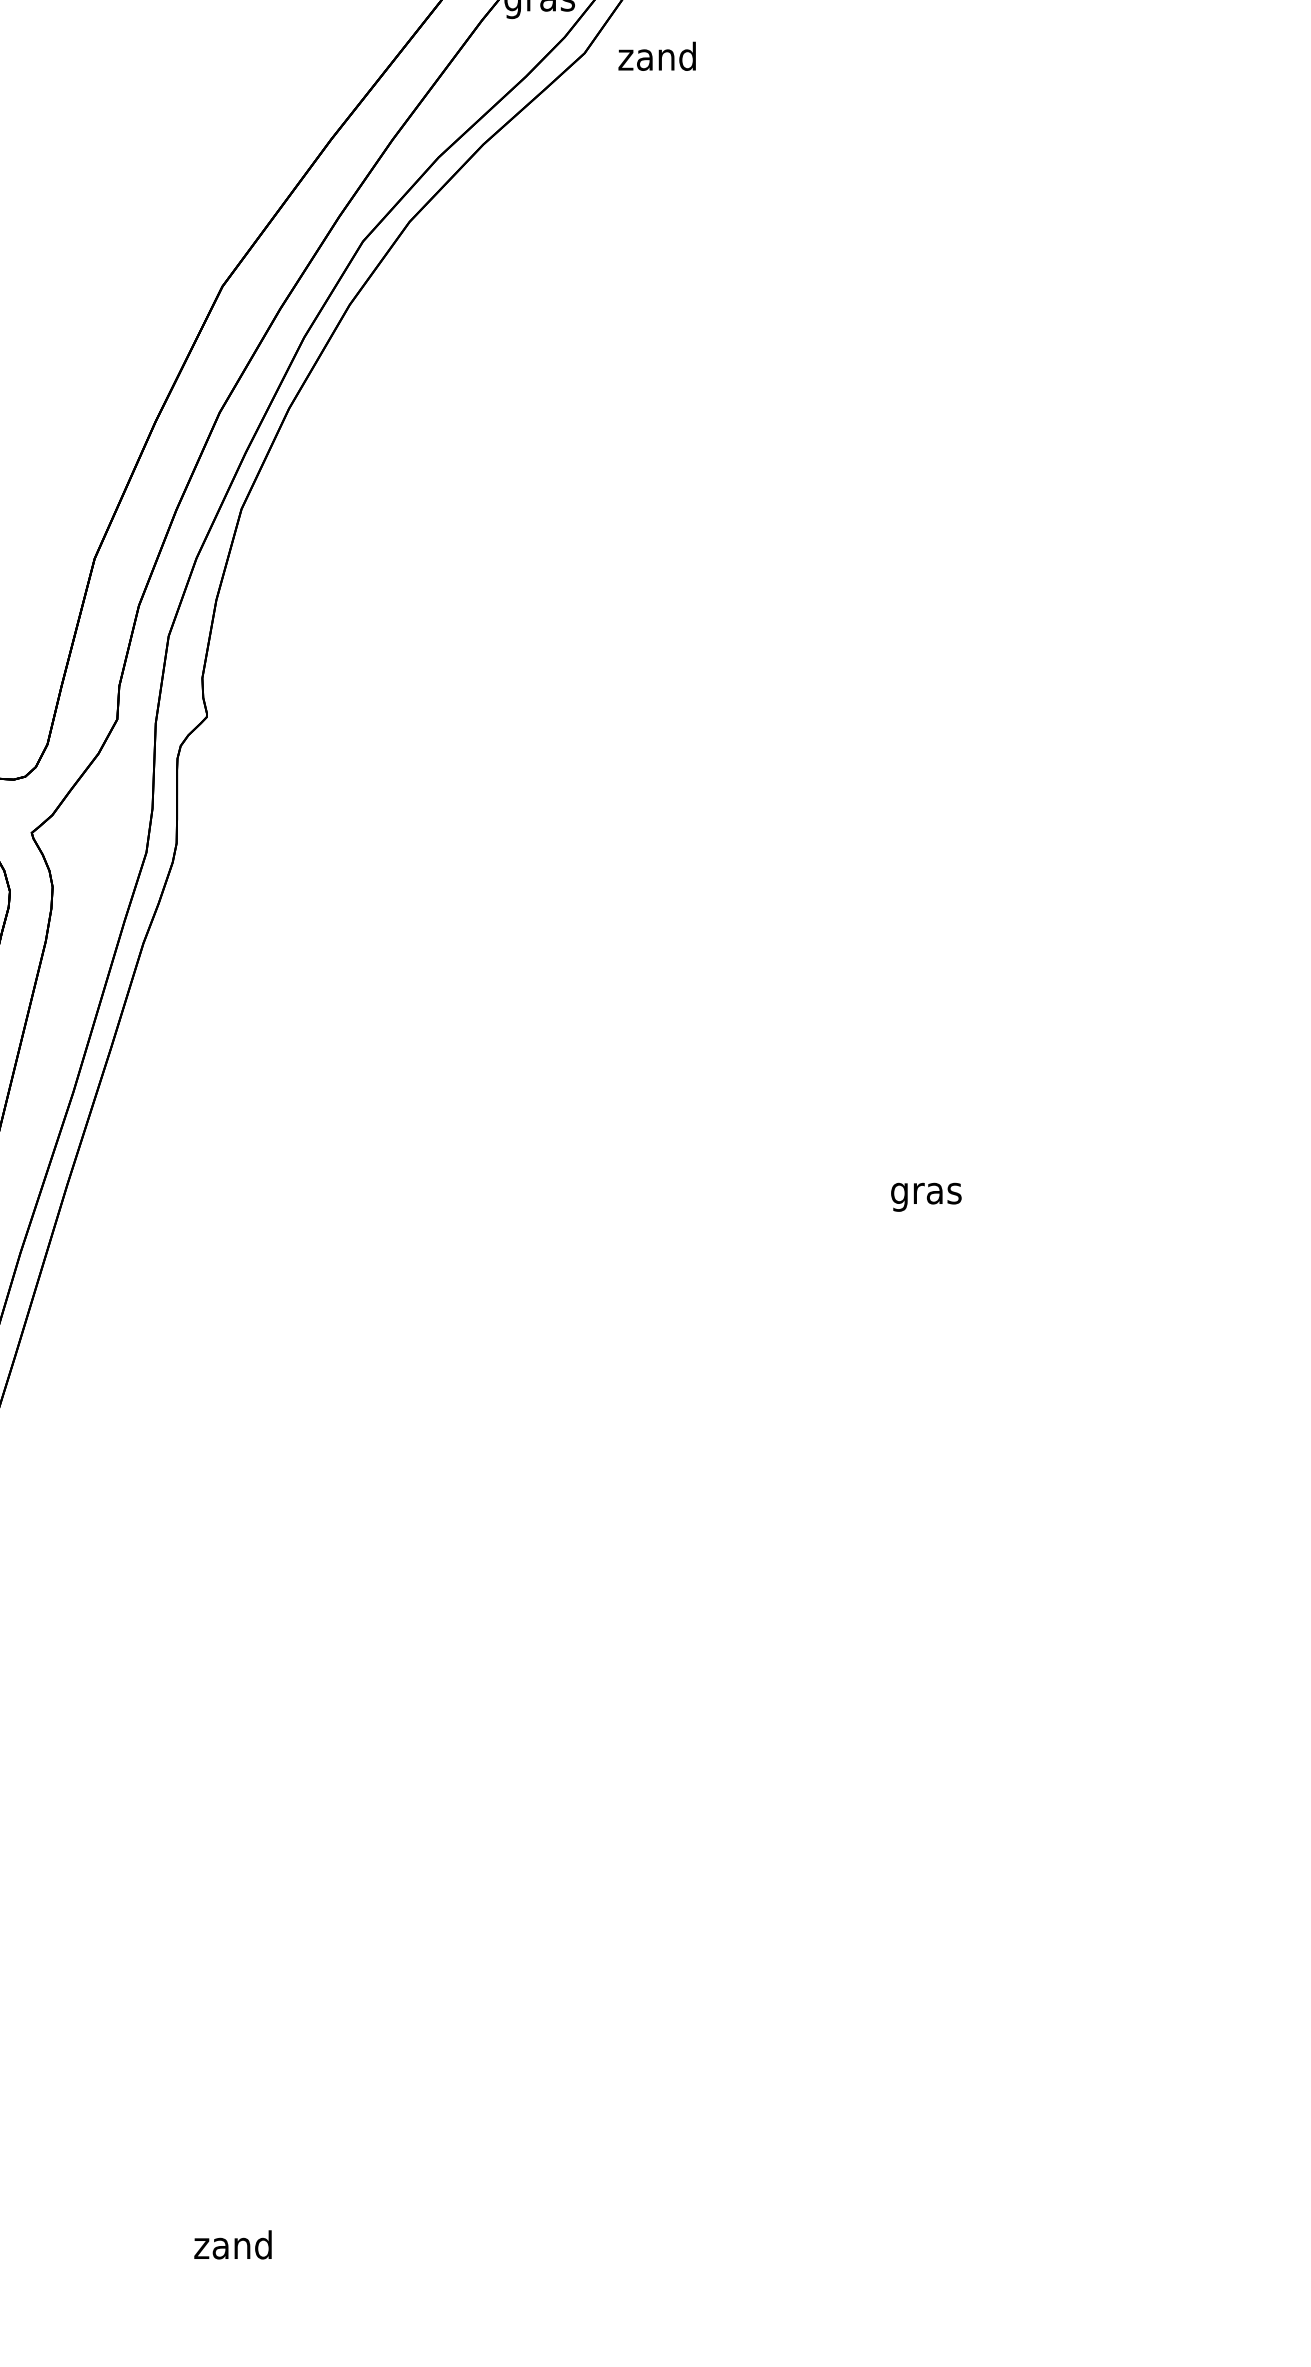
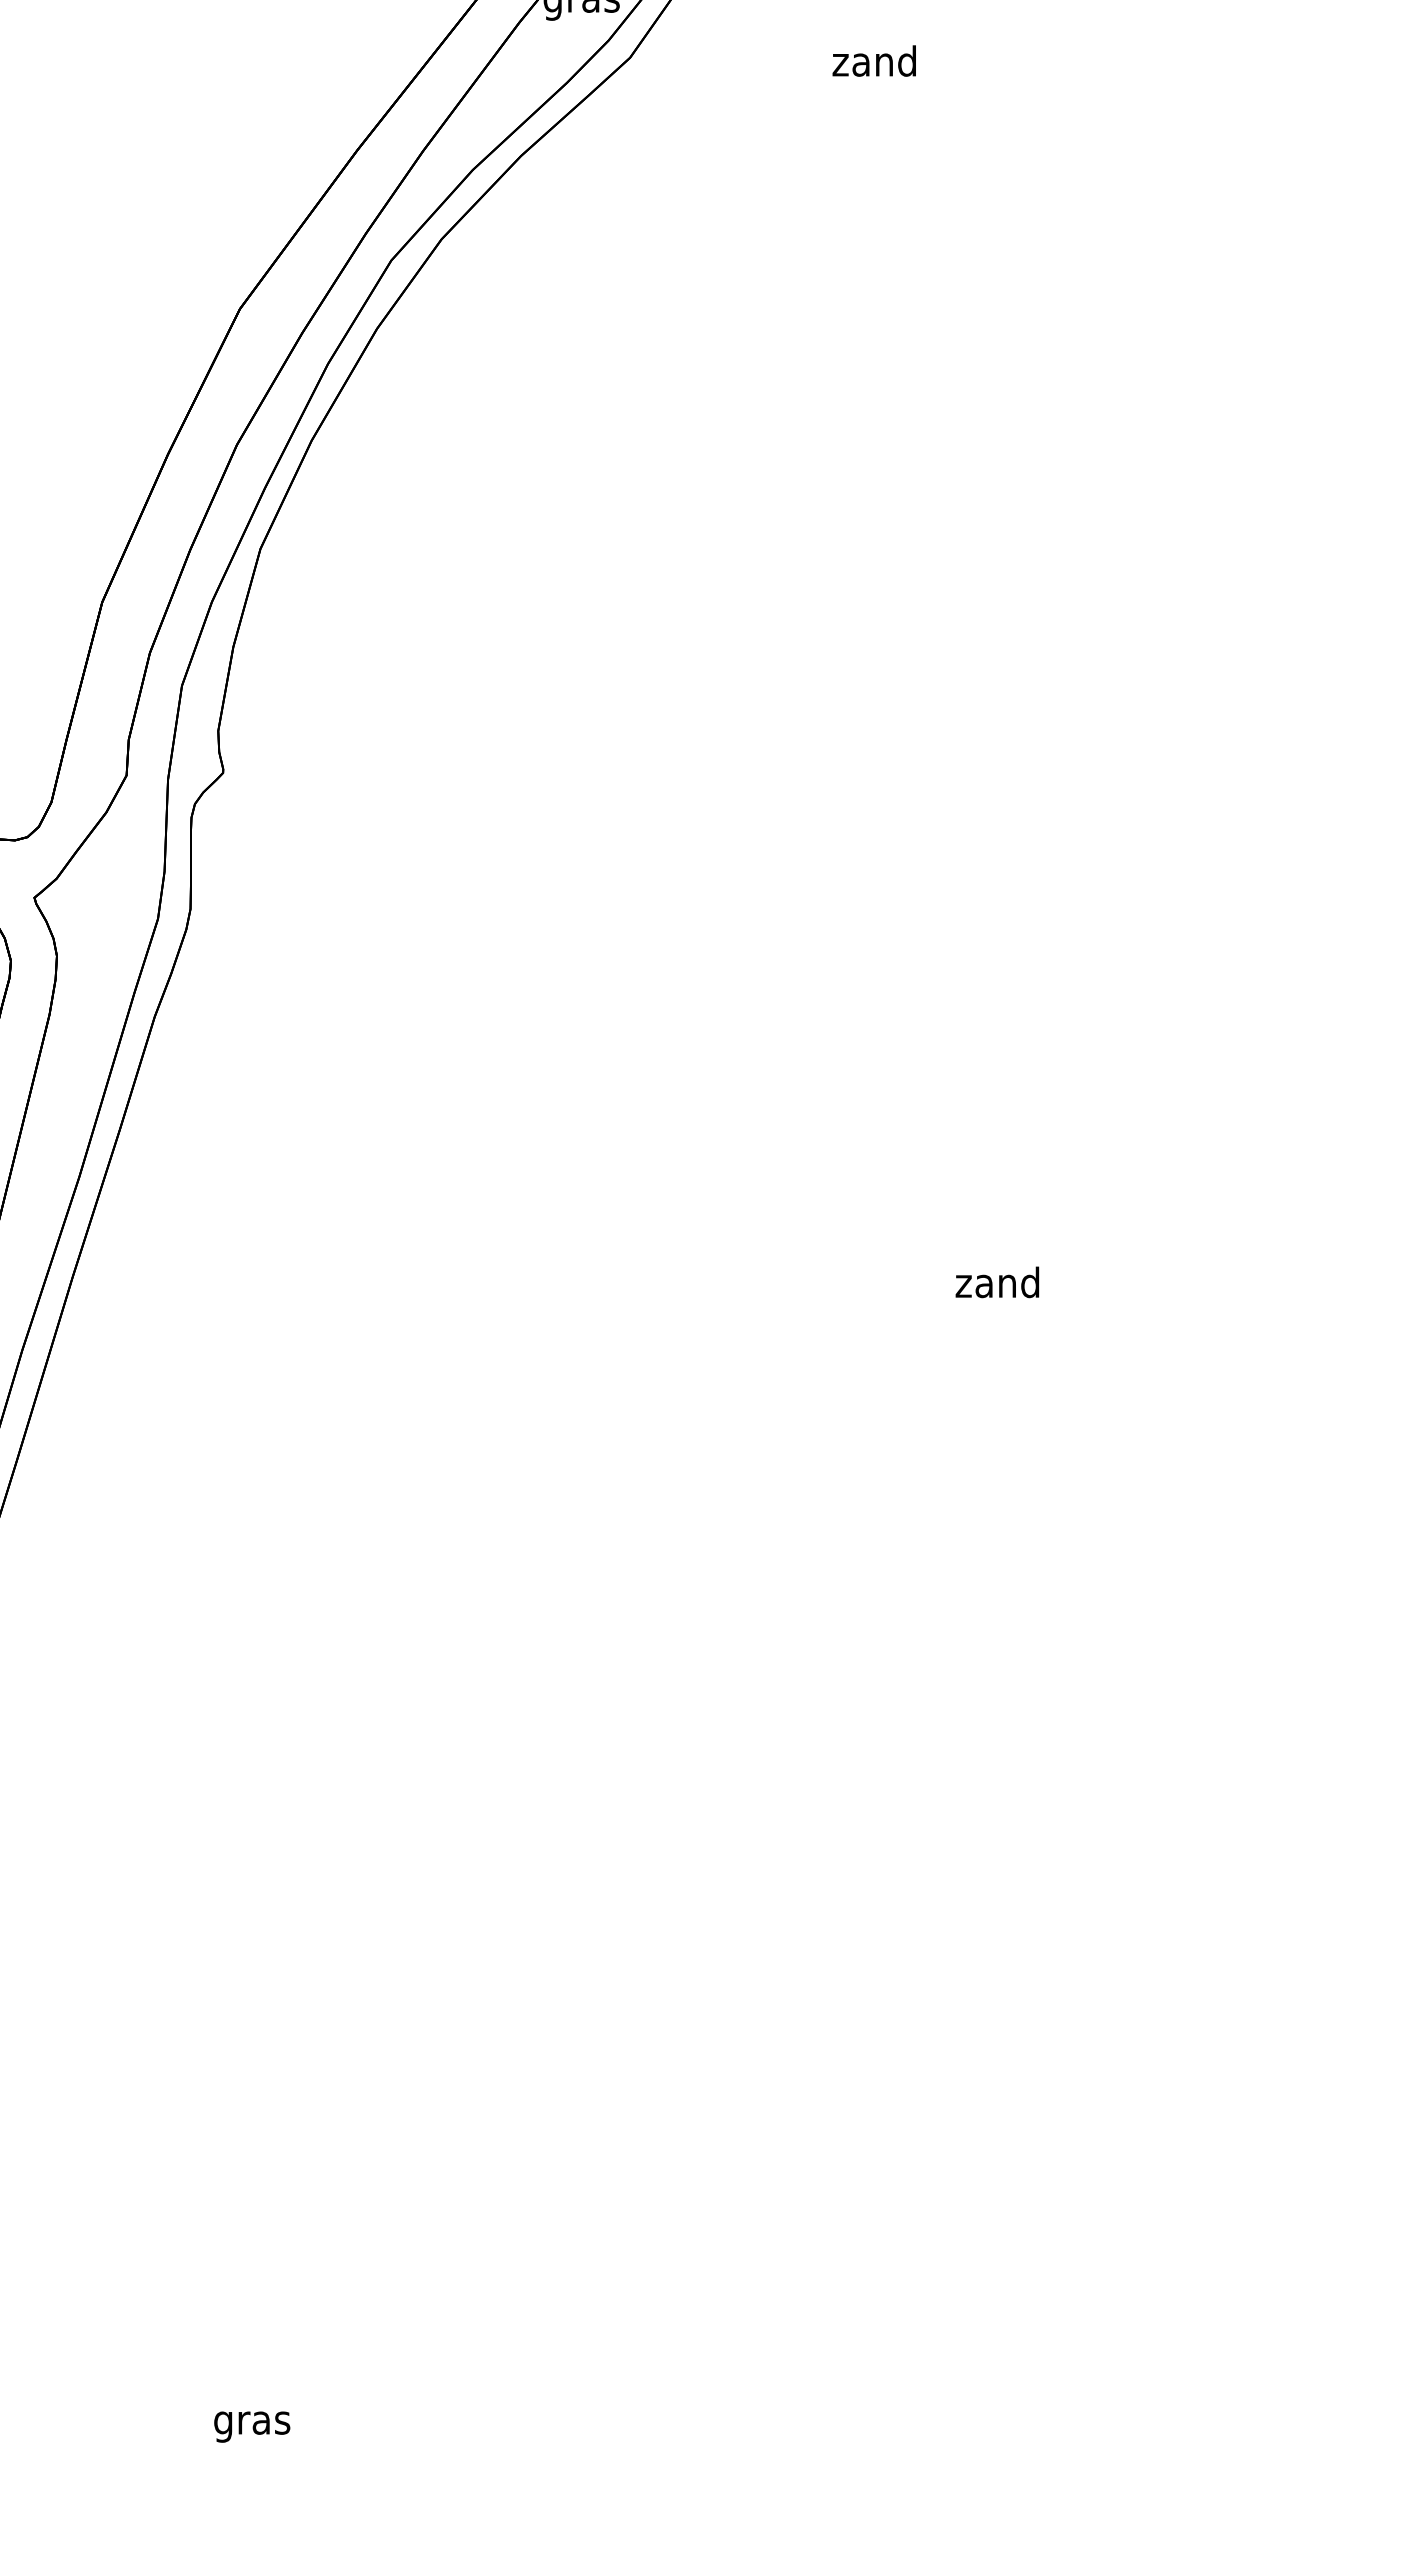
text: (656, 55) -> (873, 60), moved
text: (925, 1193) -> (997, 1286), gras -> zand
text: (232, 2248) -> (250, 2422), zand -> gras

